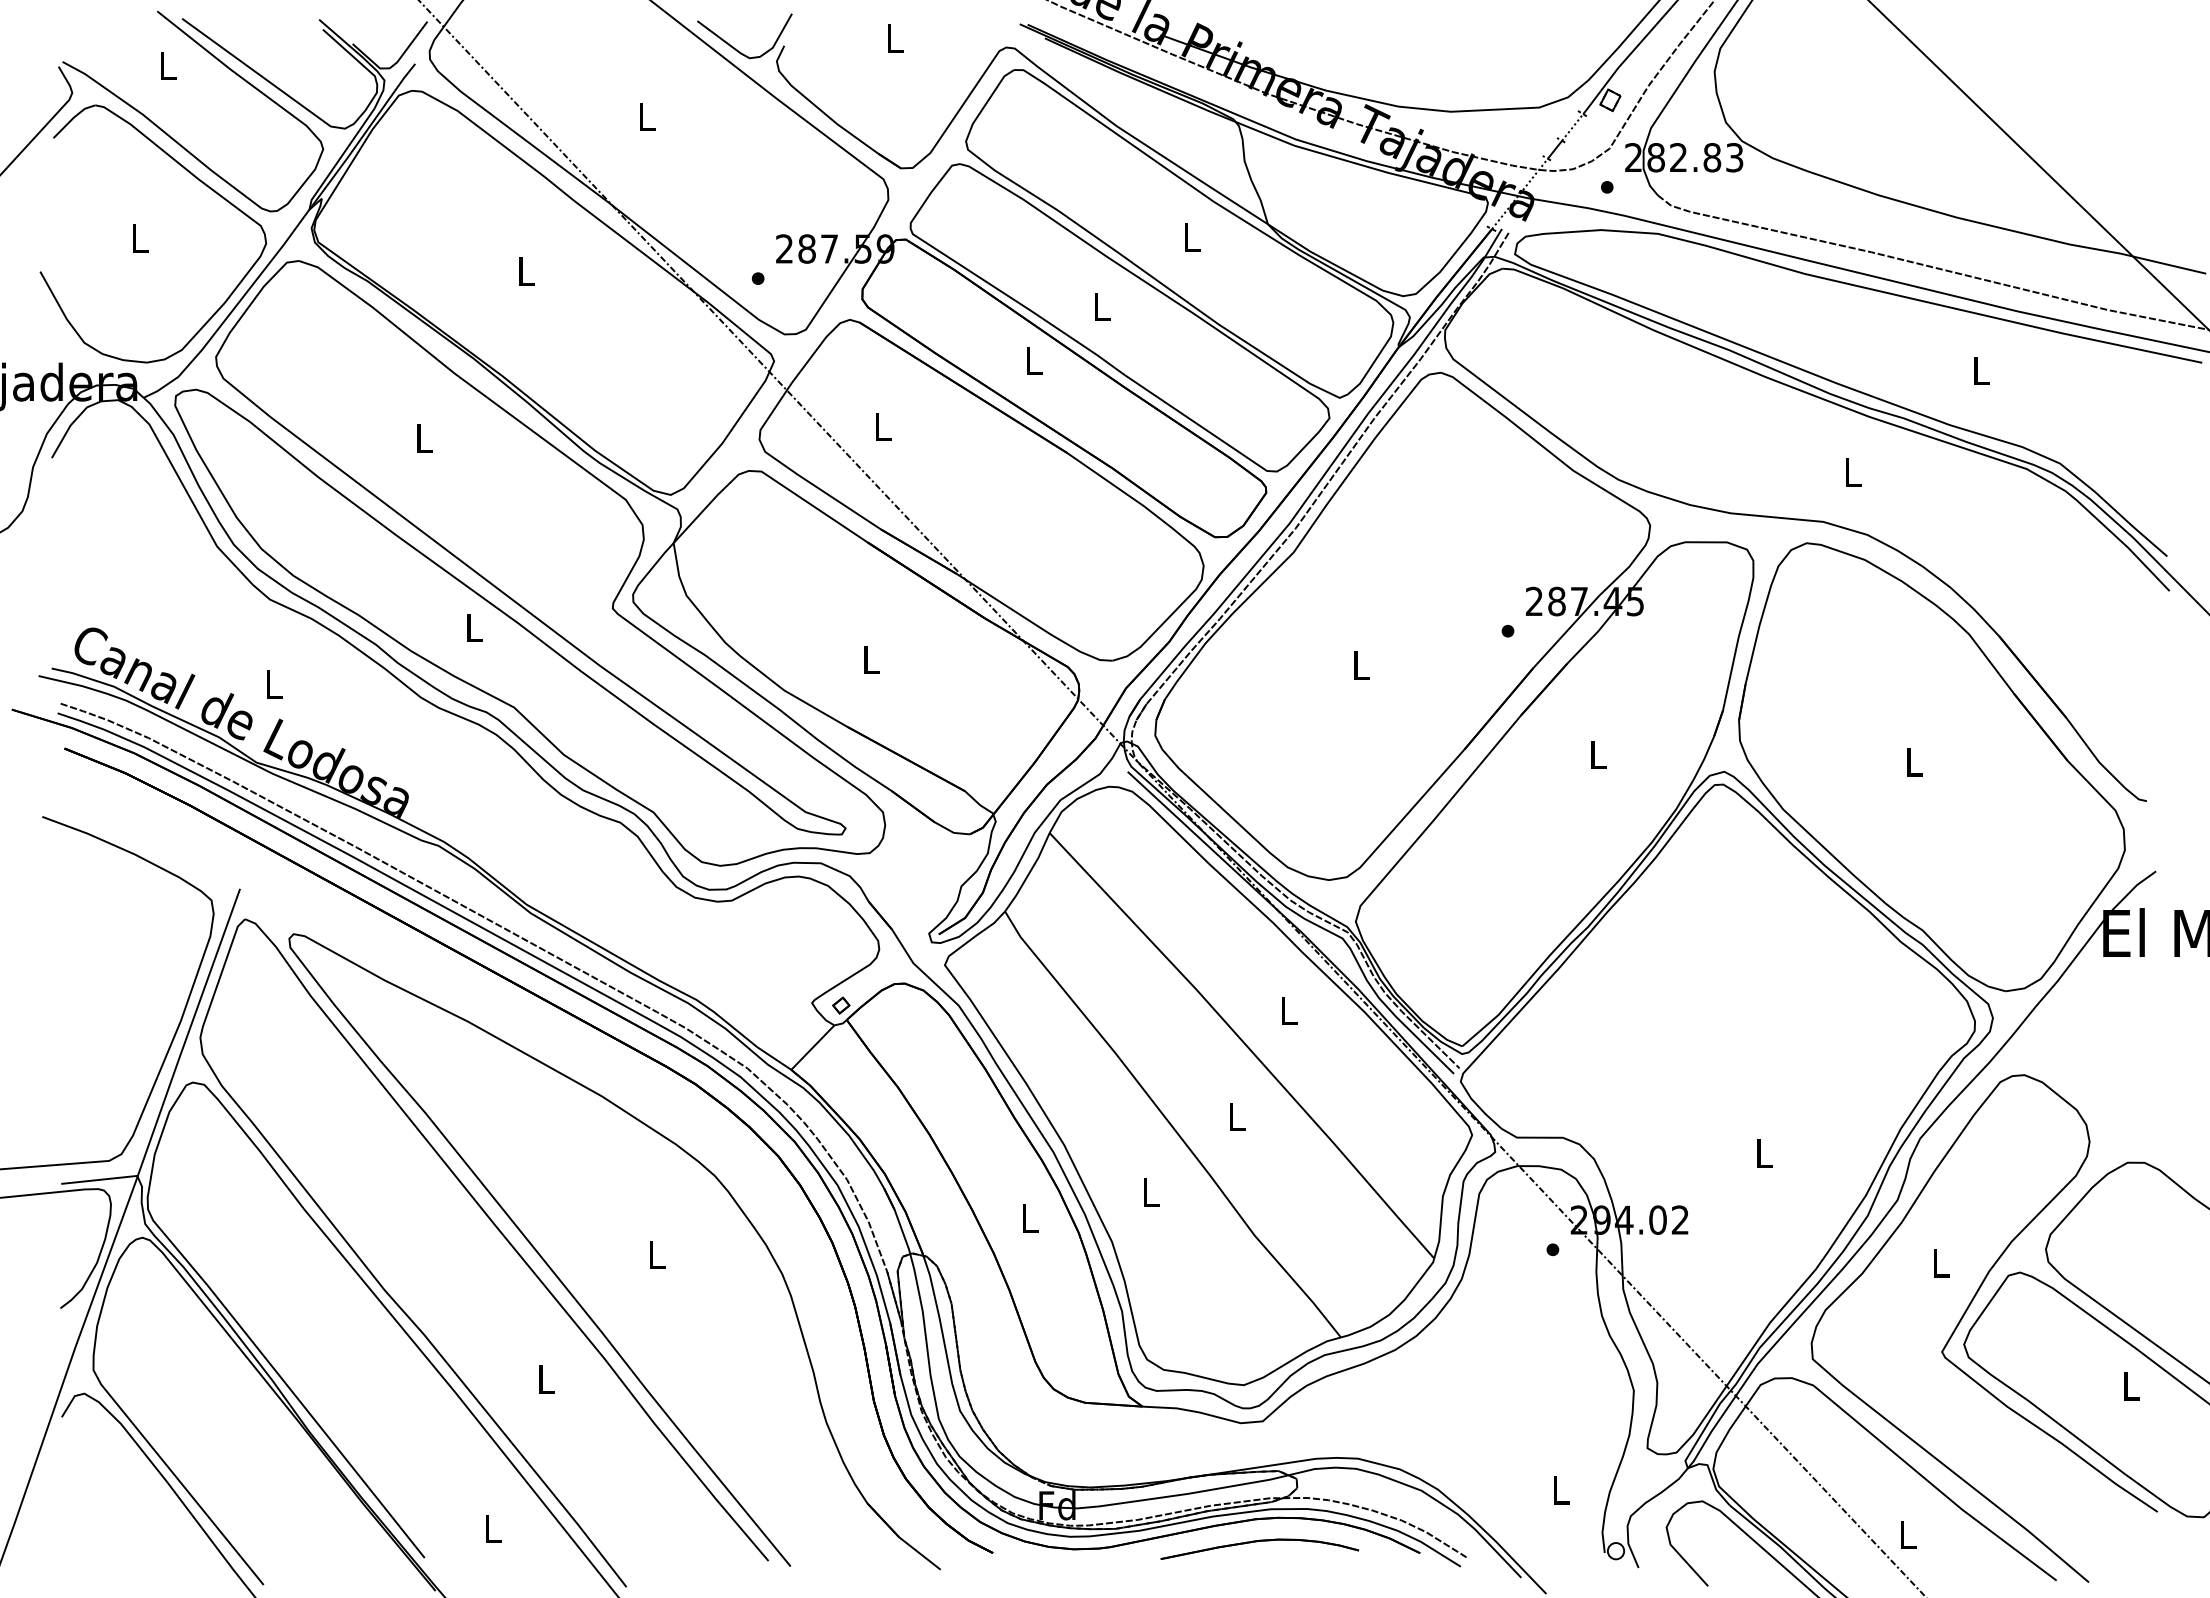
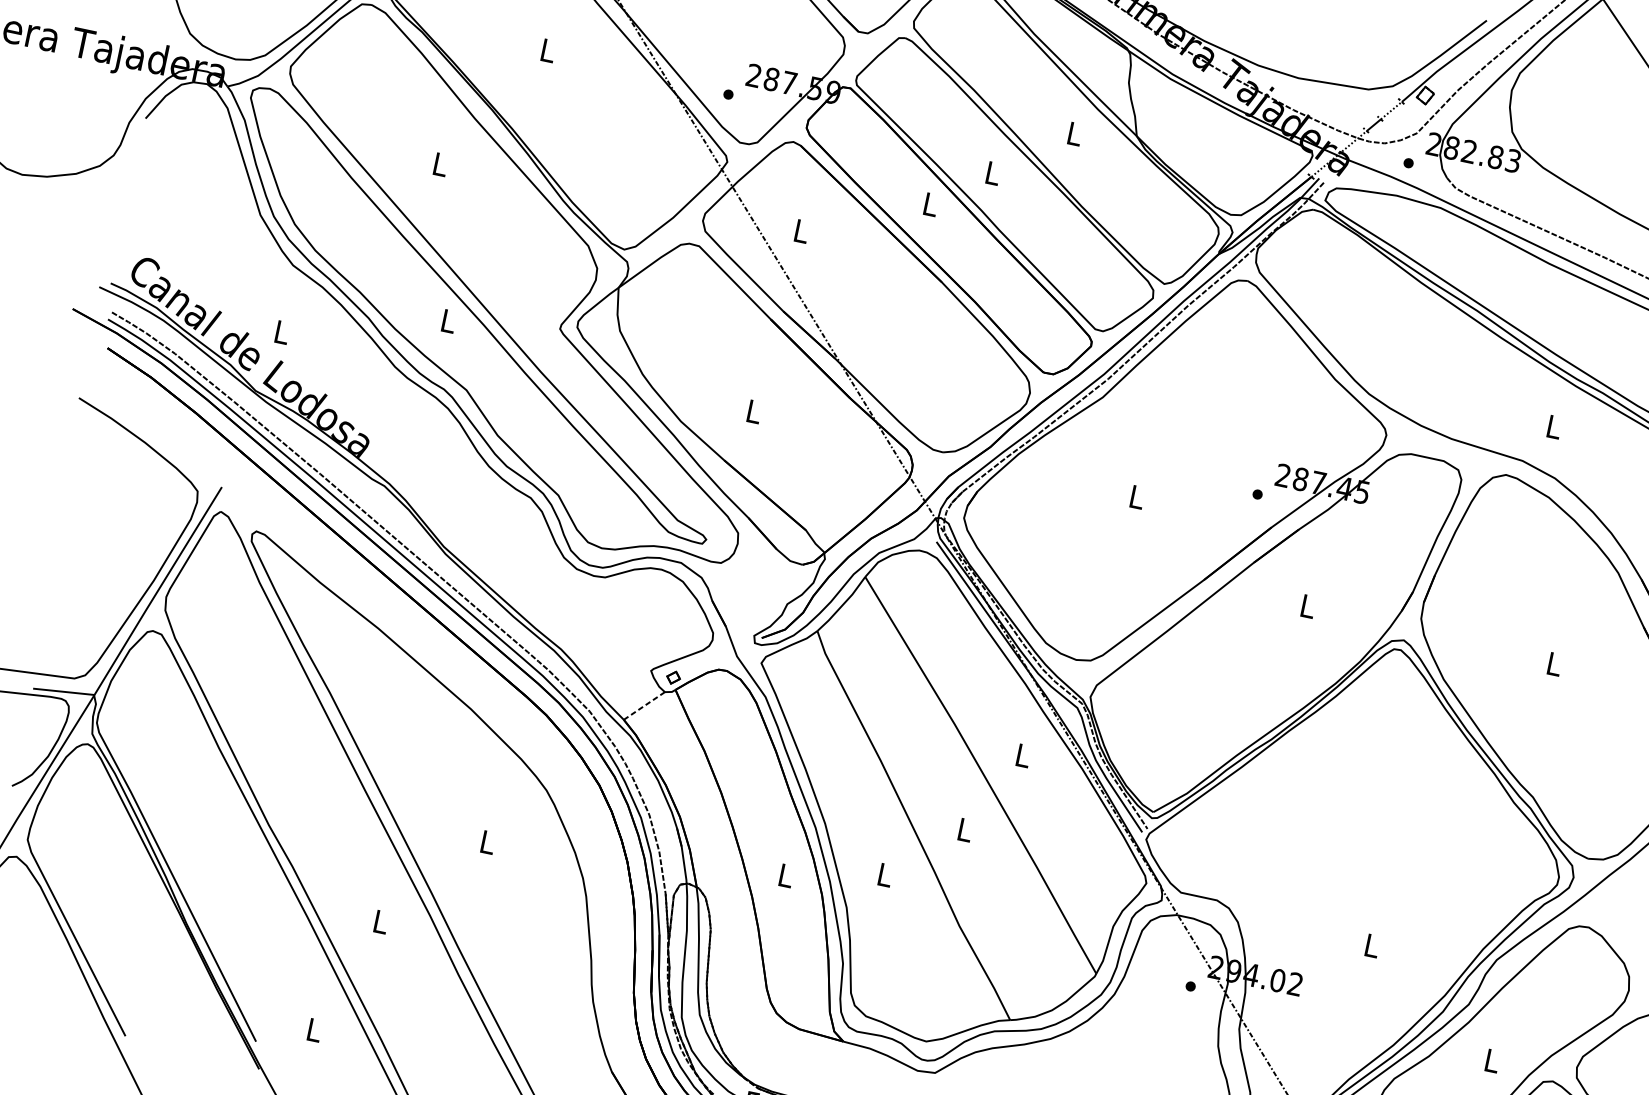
line: (812, 1047) -> (644, 705), solid -> dashed

